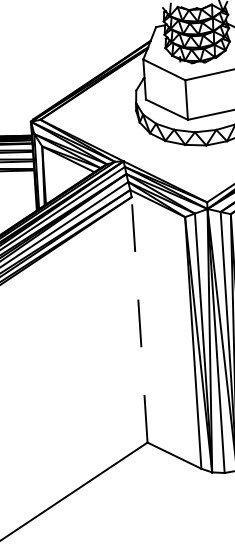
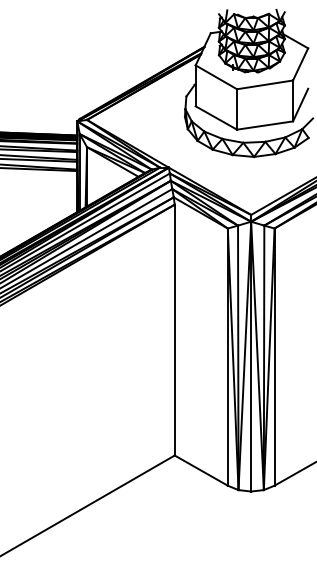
line: (139, 319) -> (174, 329), dashed -> solid

